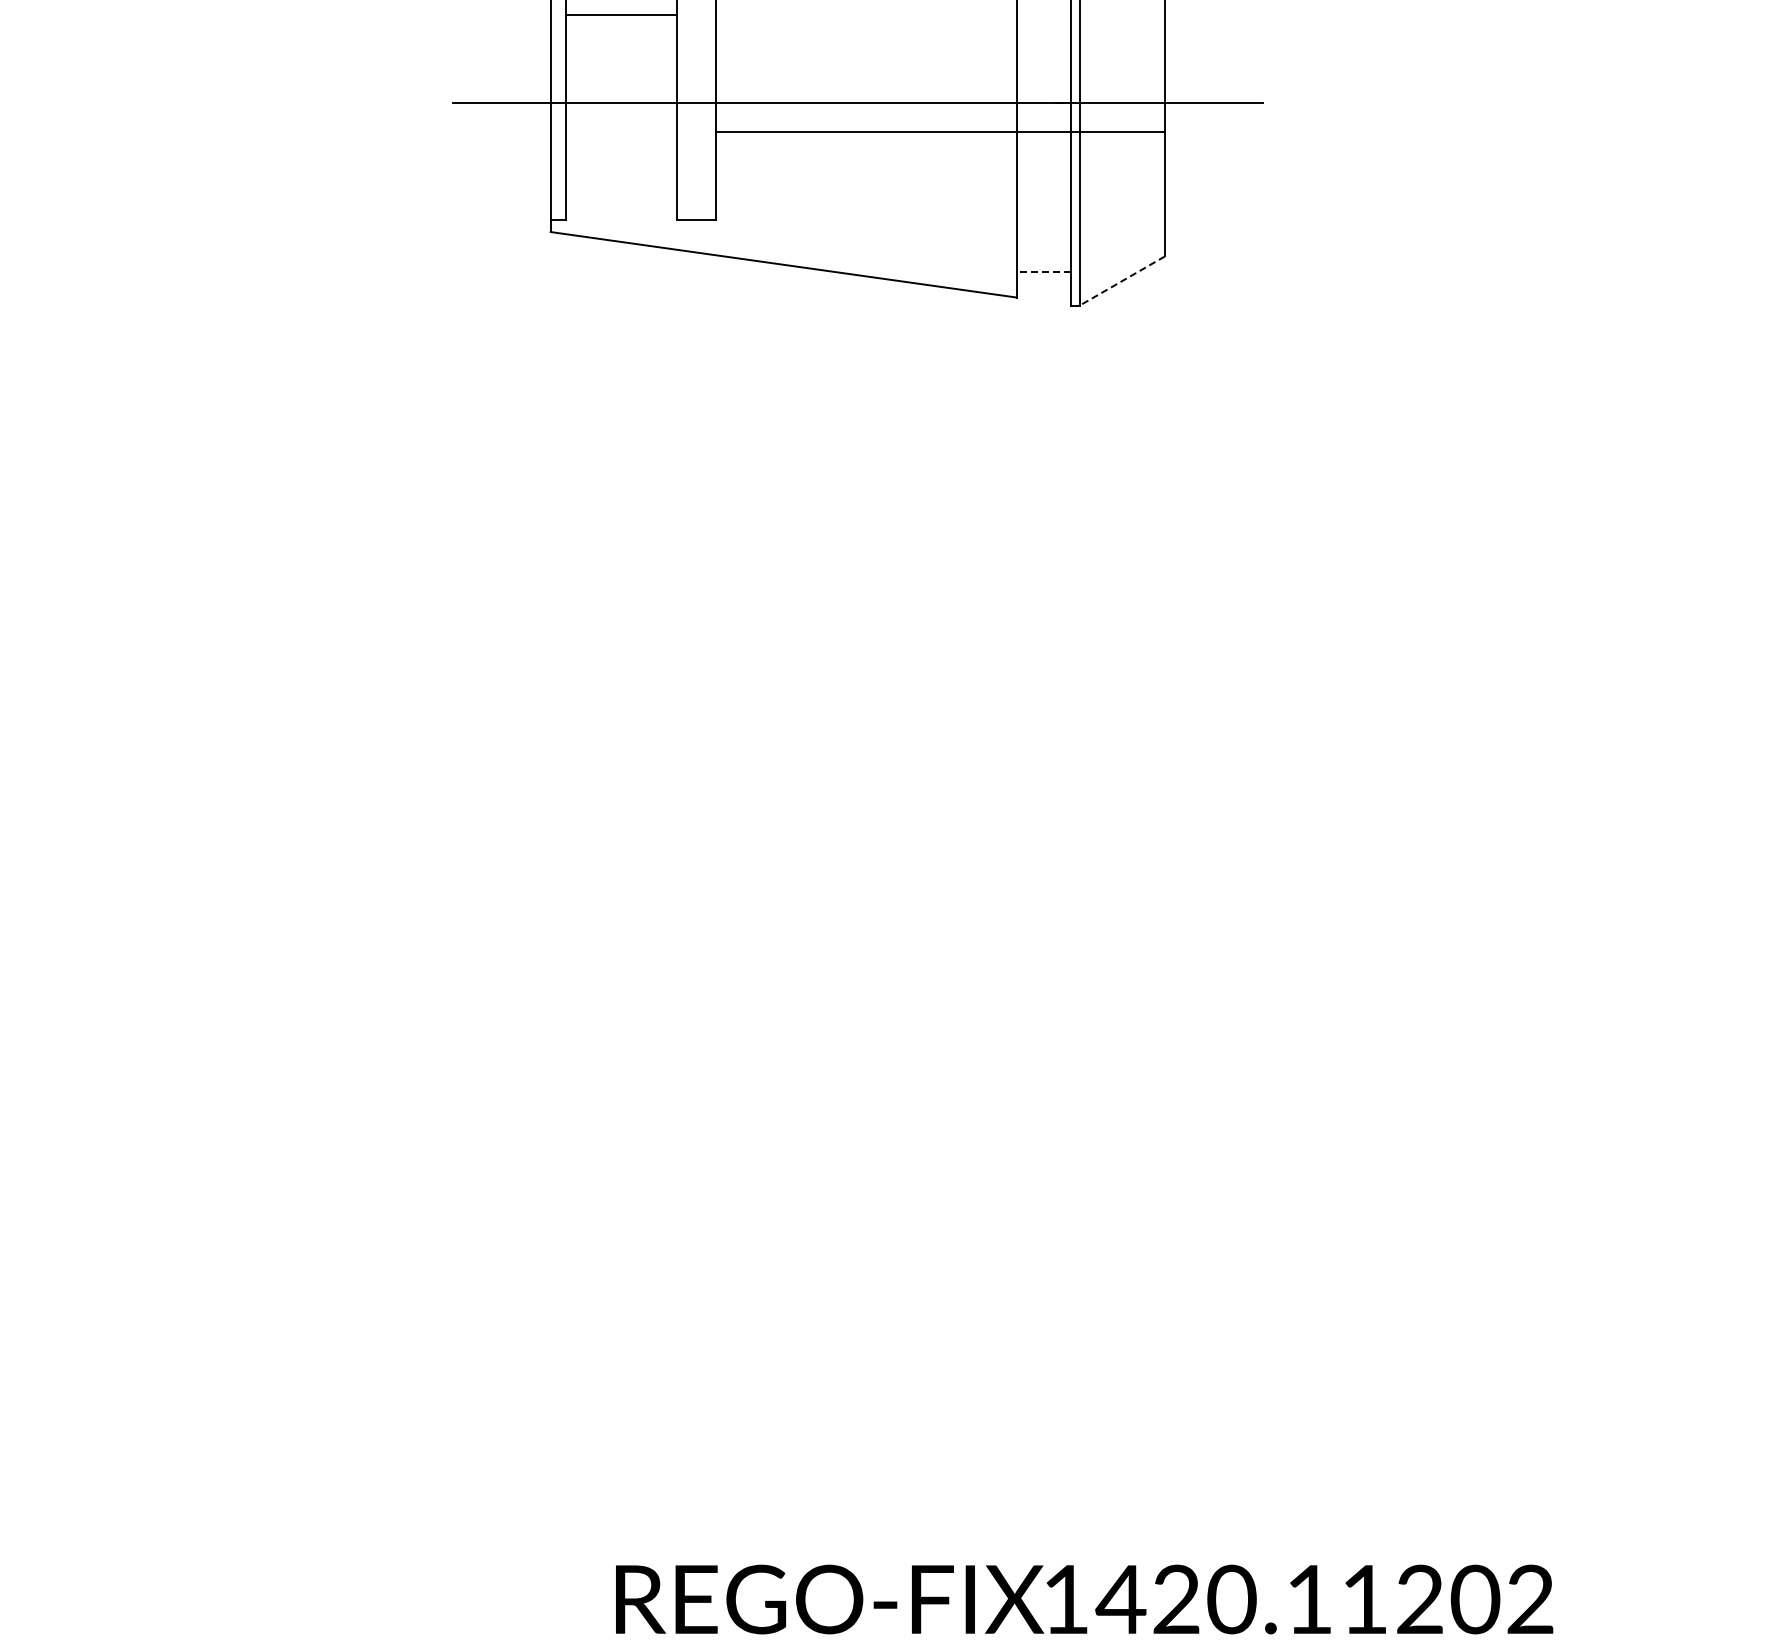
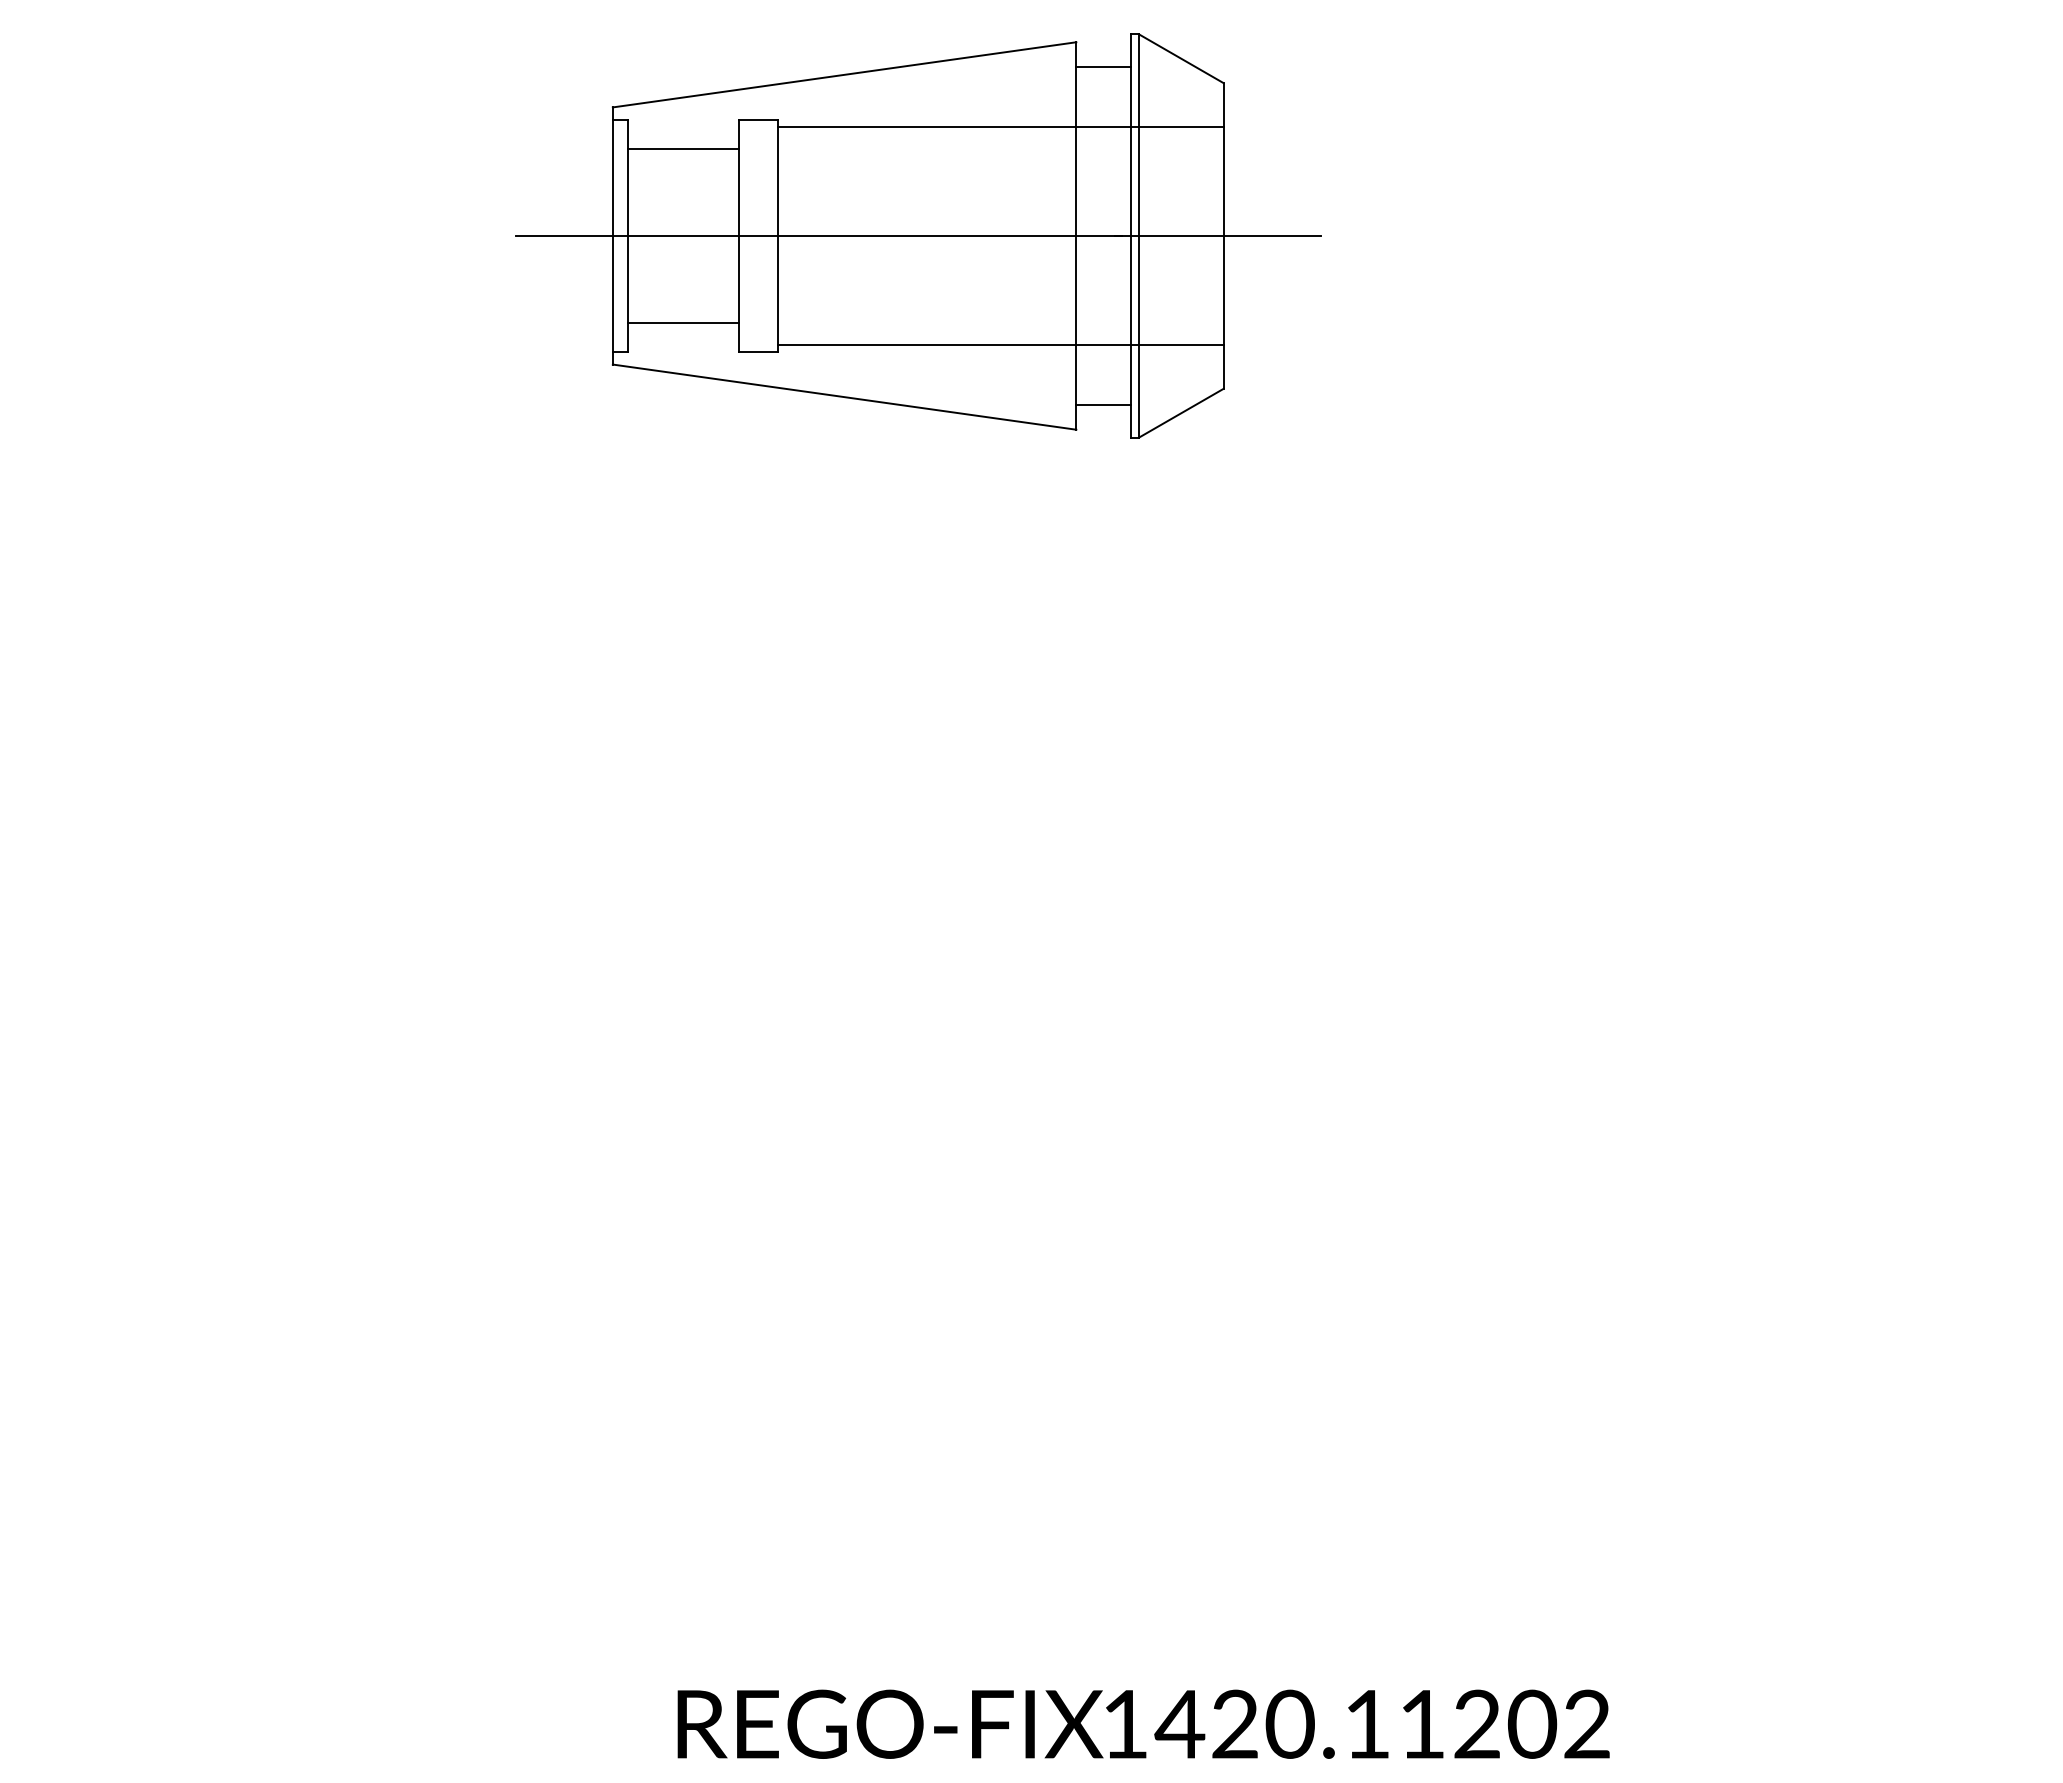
line: (940, 132) -> (1000, 344), moved
line: (621, 190) -> (683, 323), added
line: (1043, 272) -> (1102, 404), dashed -> solid
line: (1122, 281) -> (1181, 413), dashed -> solid

